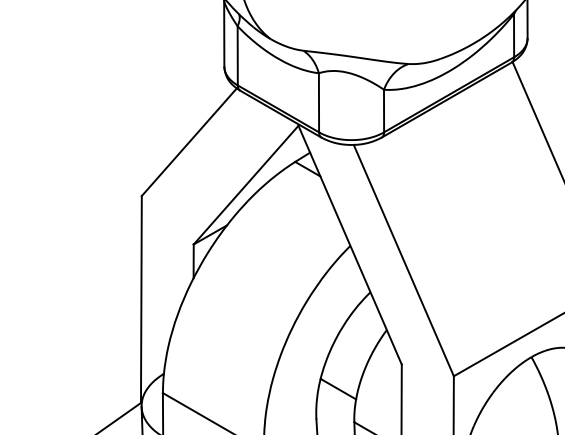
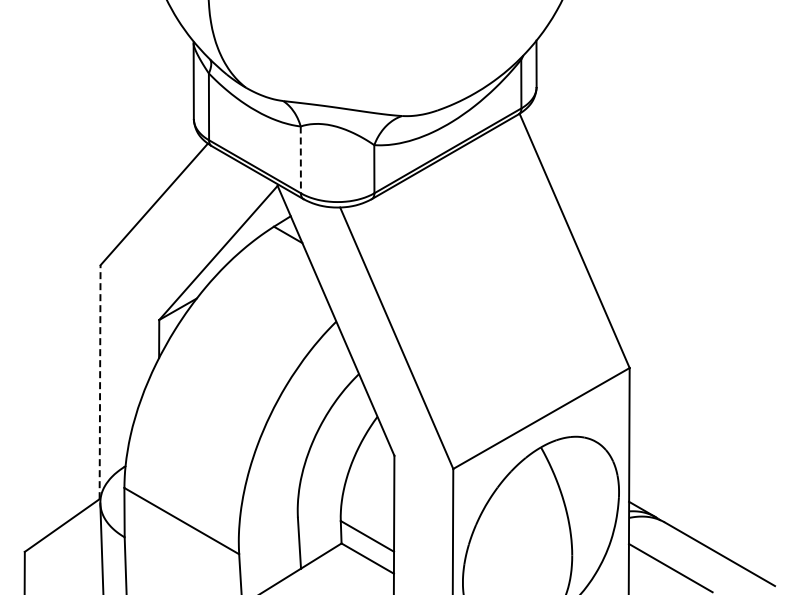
line: (318, 103) -> (300, 160), solid -> dashed
line: (141, 299) -> (100, 382), solid -> dashed
line: (338, 389) -> (322, 483), removed

